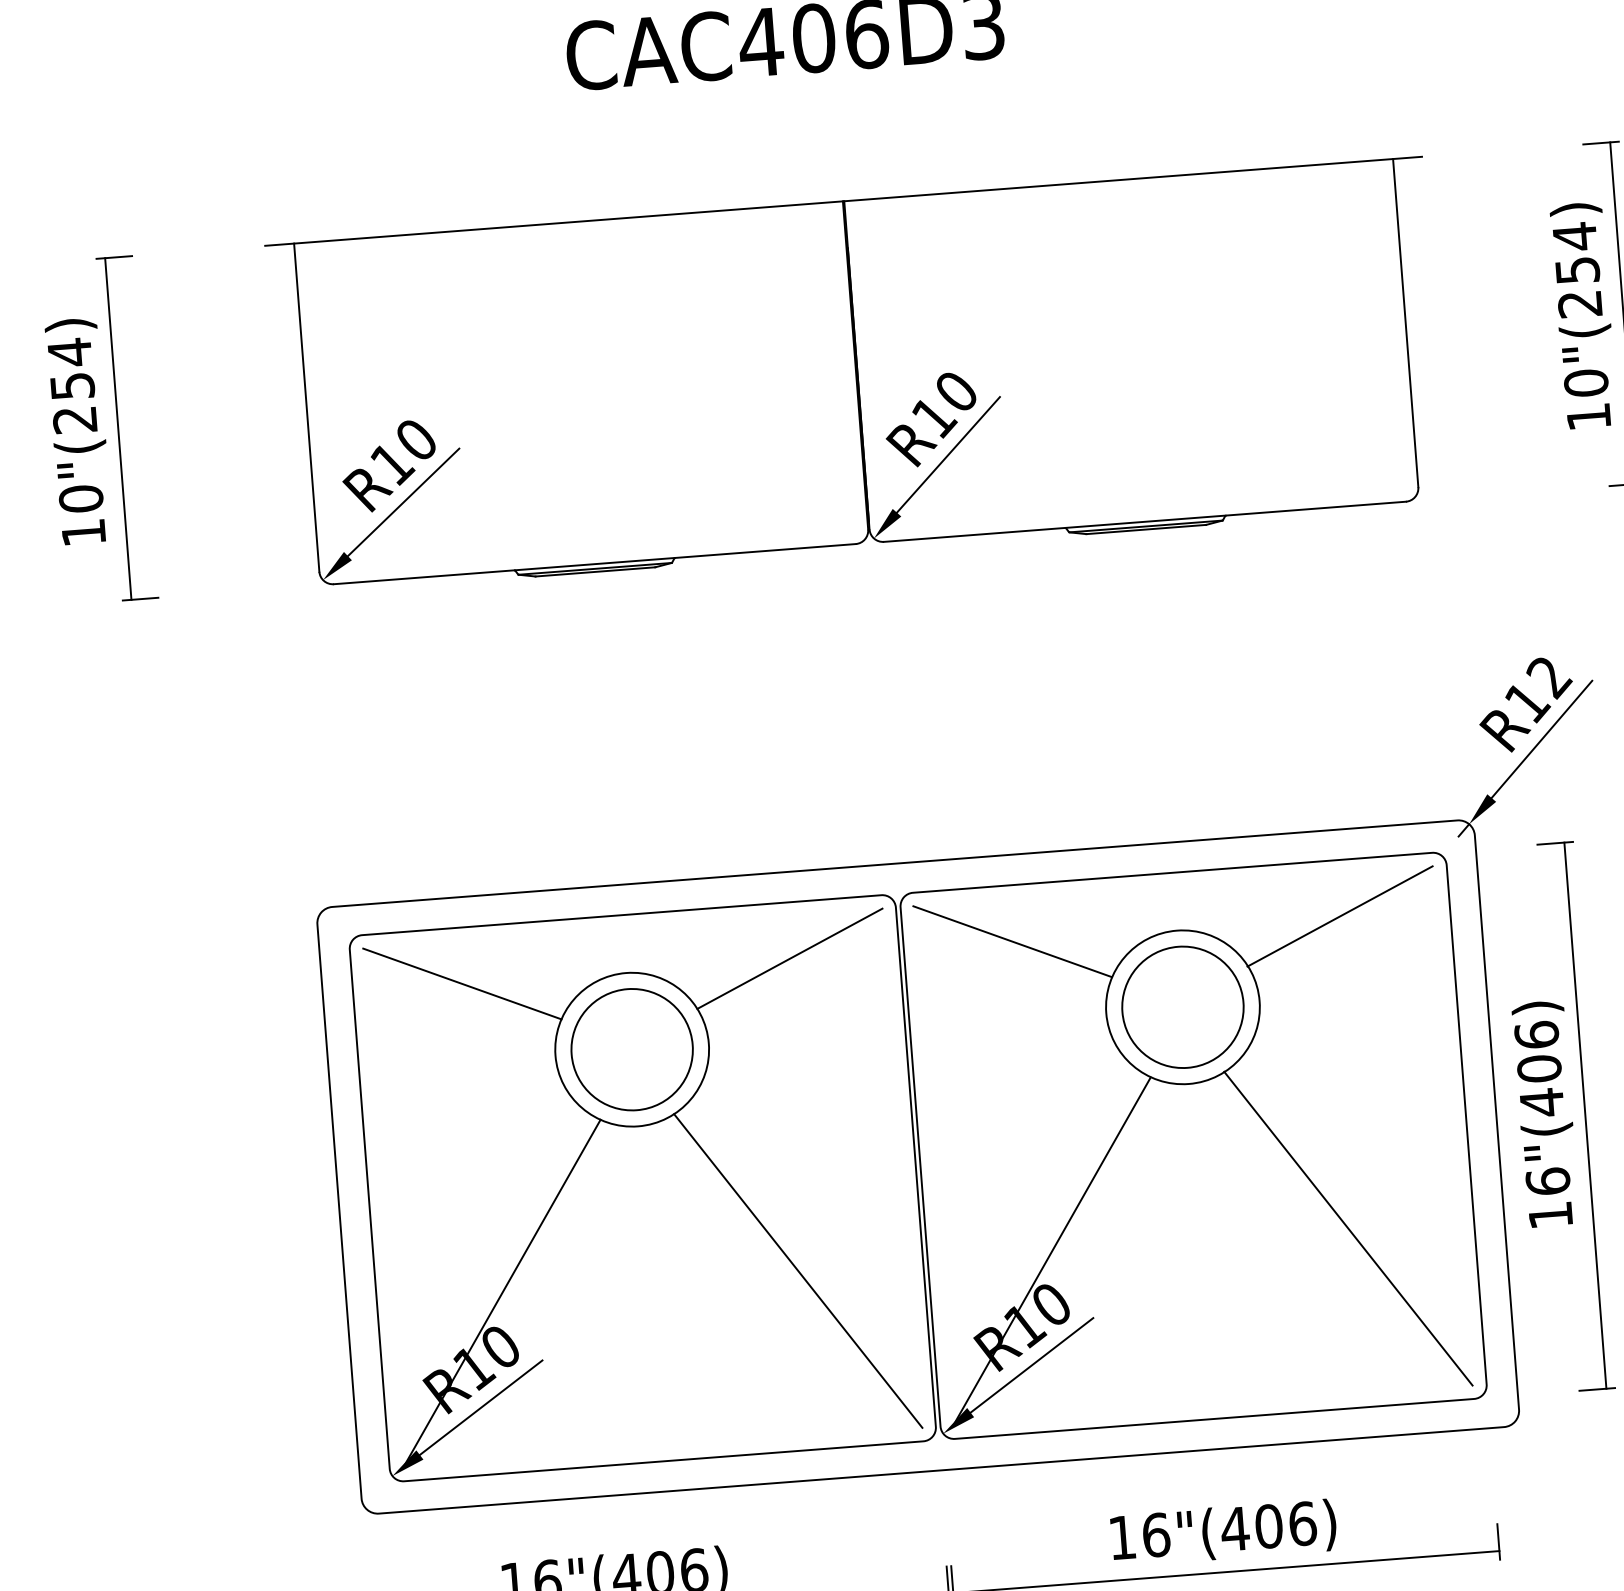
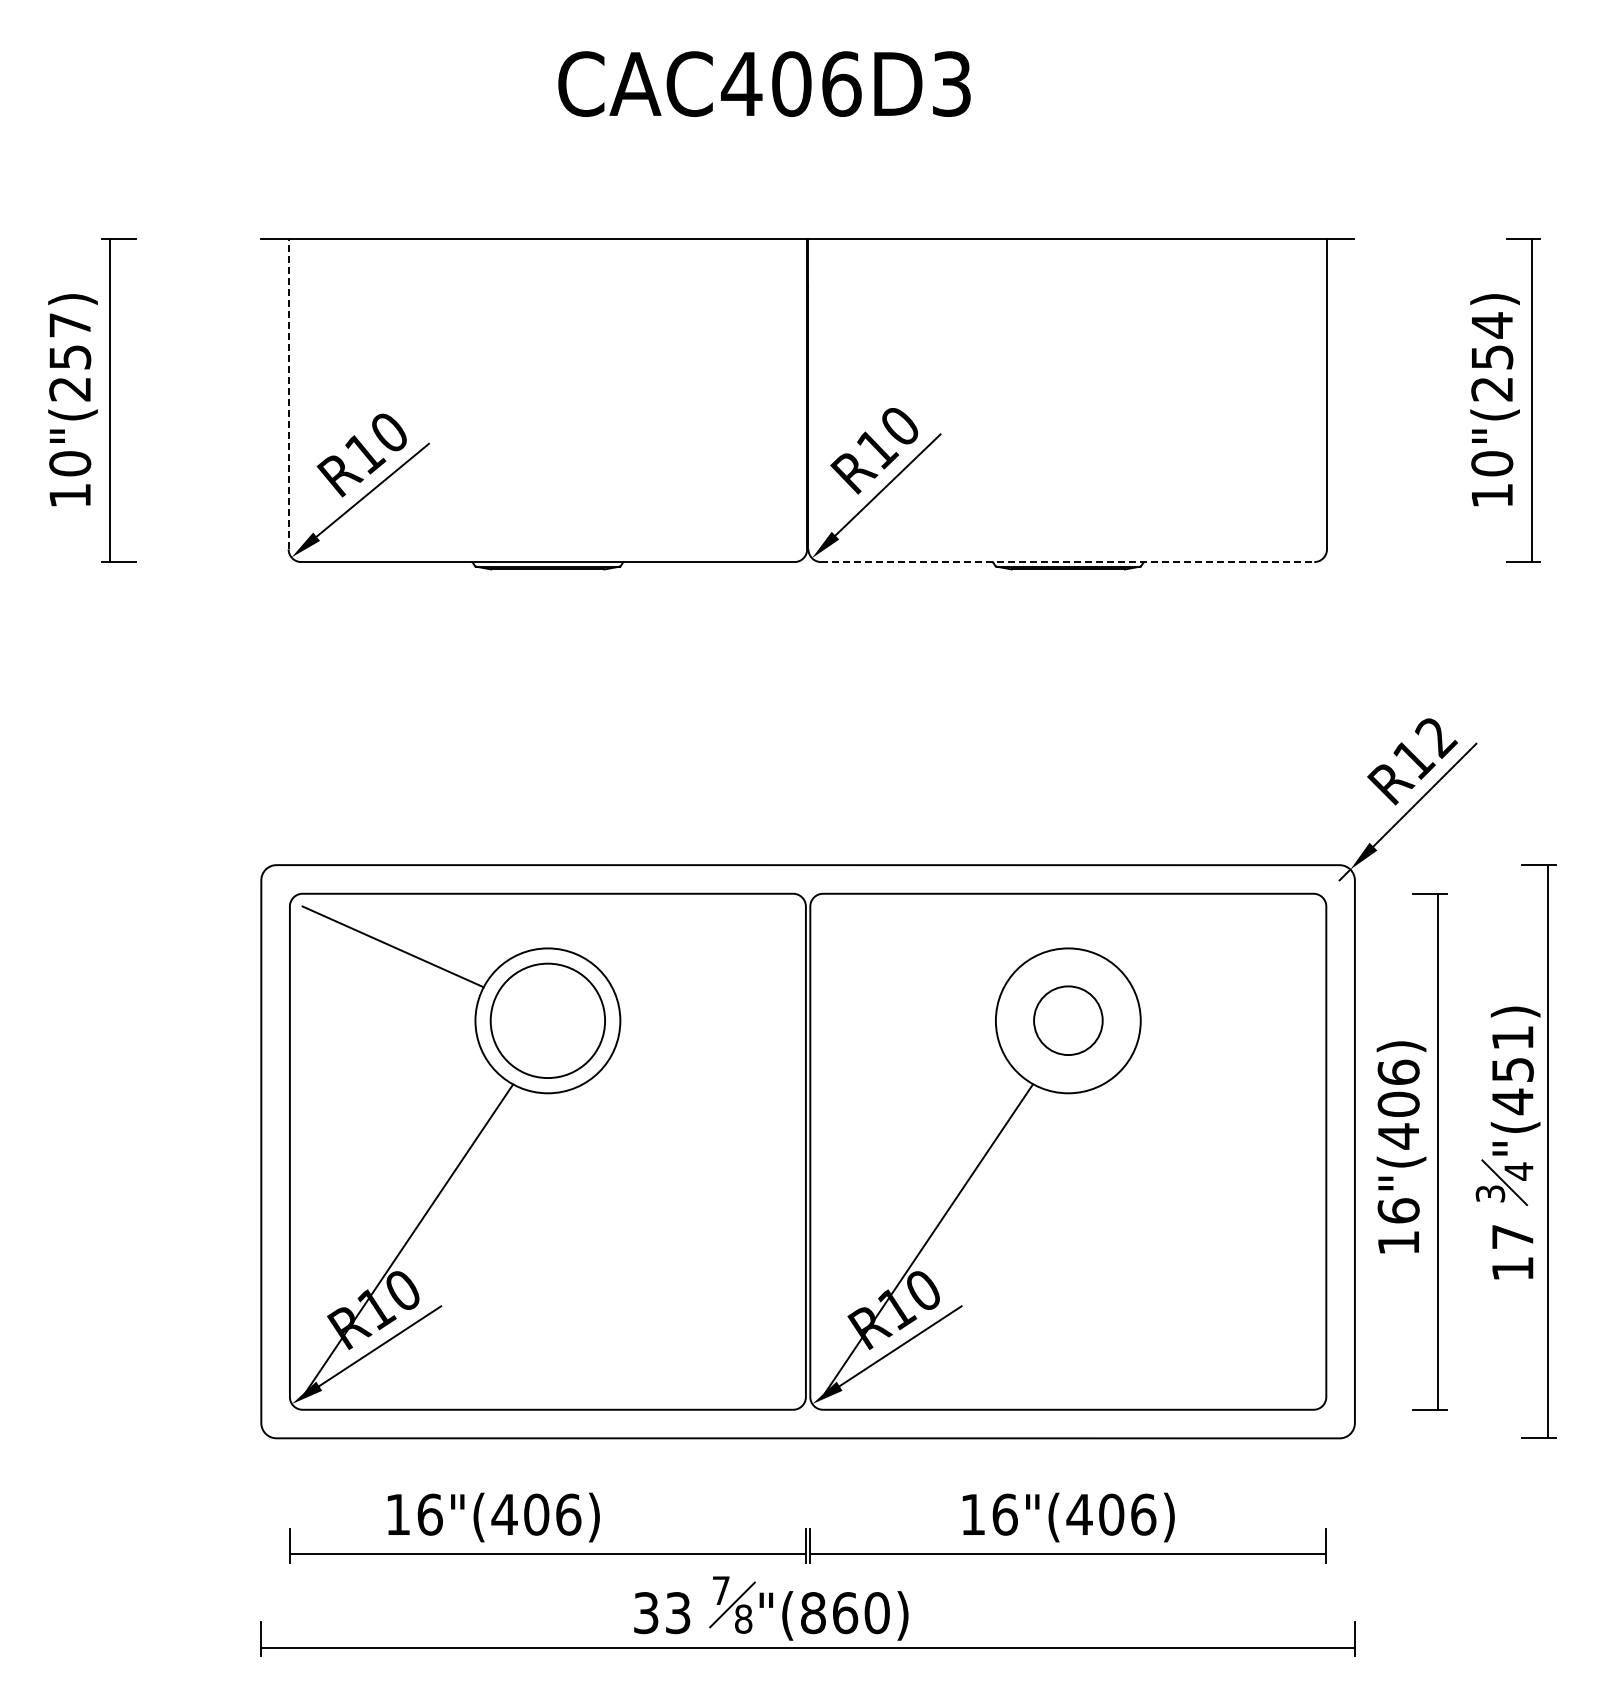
text: (69, 352) -> (69, 325), 10"(254) -> 10"(257)
line: (306, 406) -> (288, 393), solid -> dashed
line: (1144, 522) -> (1067, 562), solid -> dashed
line: (1340, 916) -> (1222, 946), removed
line: (1011, 941) -> (912, 946), removed
line: (789, 958) -> (702, 946), removed
circle: (1183, 1006) -> (1068, 1020), size x0.6
line: (1348, 1228) -> (1207, 1240), removed
line: (797, 1270) -> (687, 1240), removed

